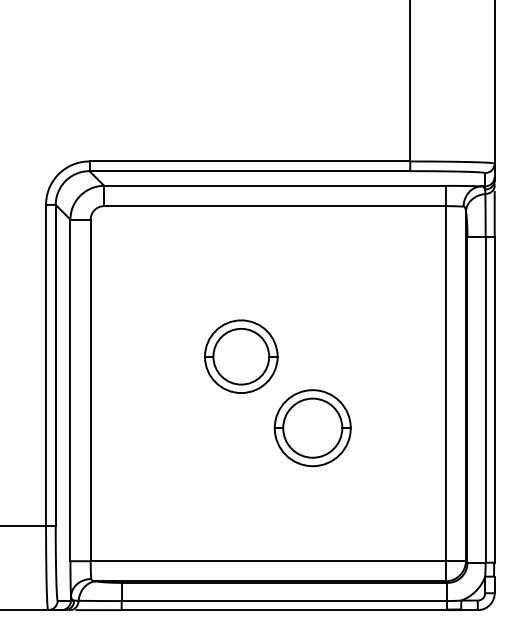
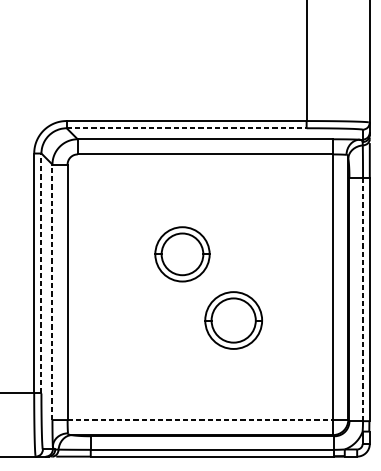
line: (250, 171) -> (187, 128), solid -> dashed
part: (241, 356) -> (182, 254), moved
line: (55, 364) -> (41, 272), solid -> dashed
line: (70, 390) -> (52, 292), solid -> dashed
line: (485, 399) -> (362, 299), solid -> dashed
line: (268, 561) -> (200, 420), solid -> dashed

